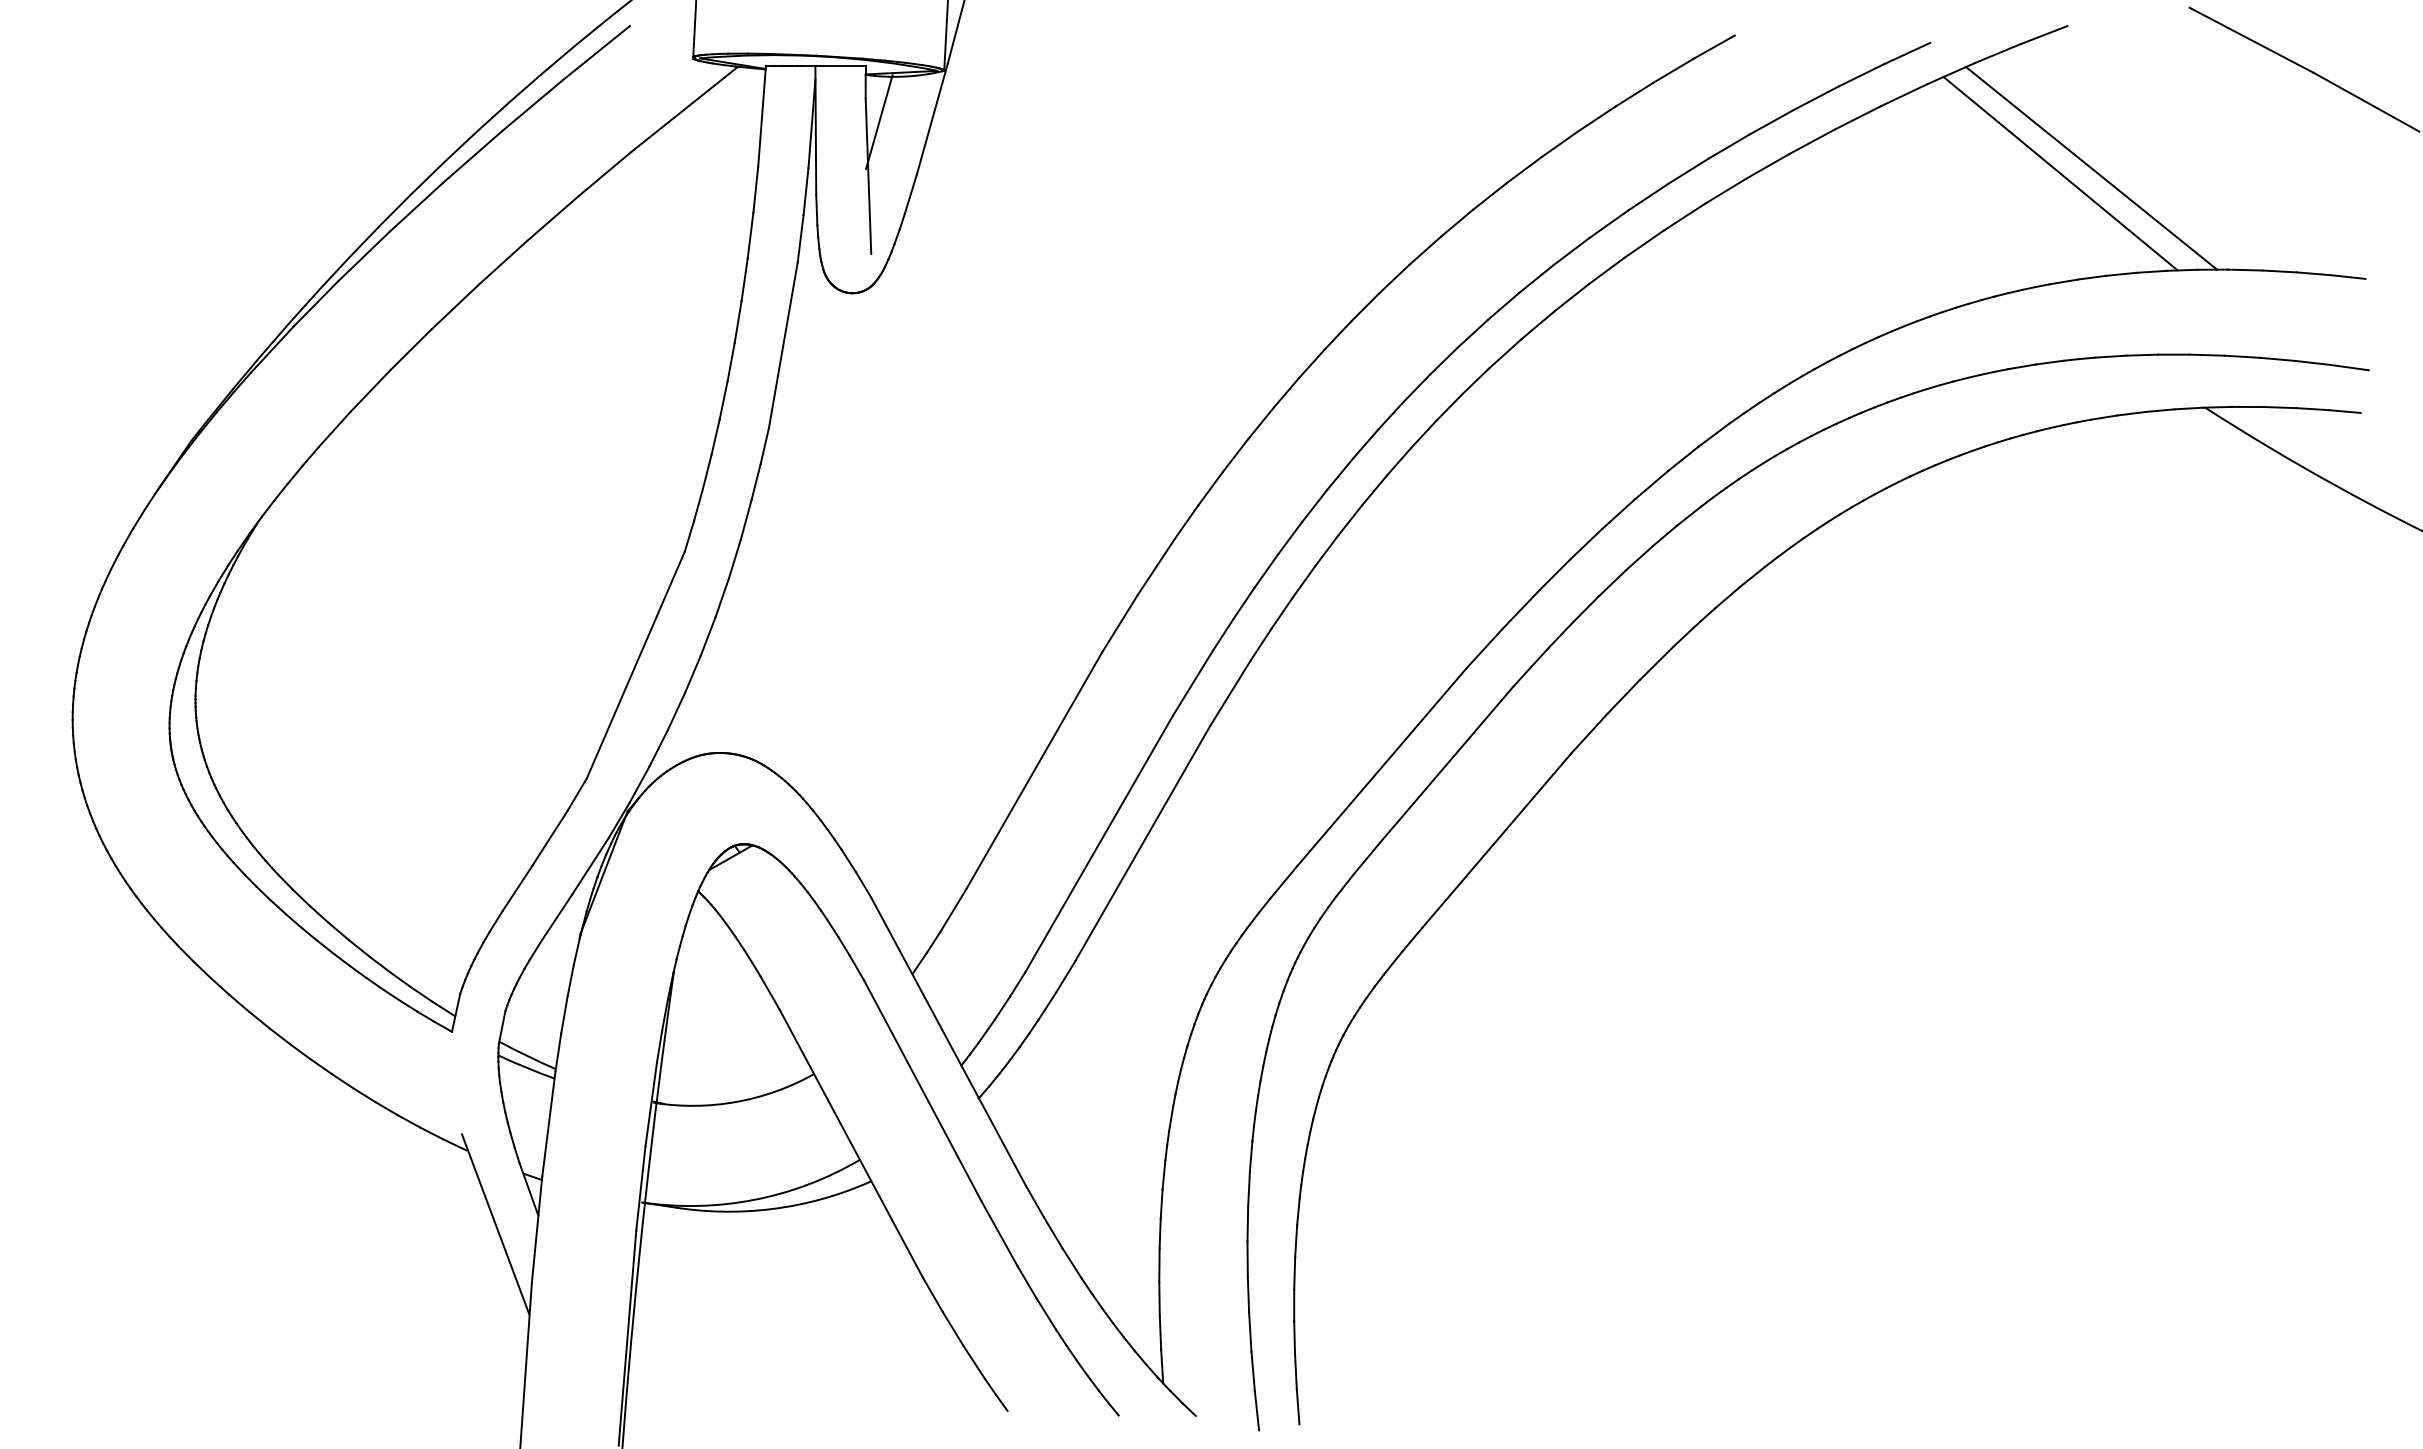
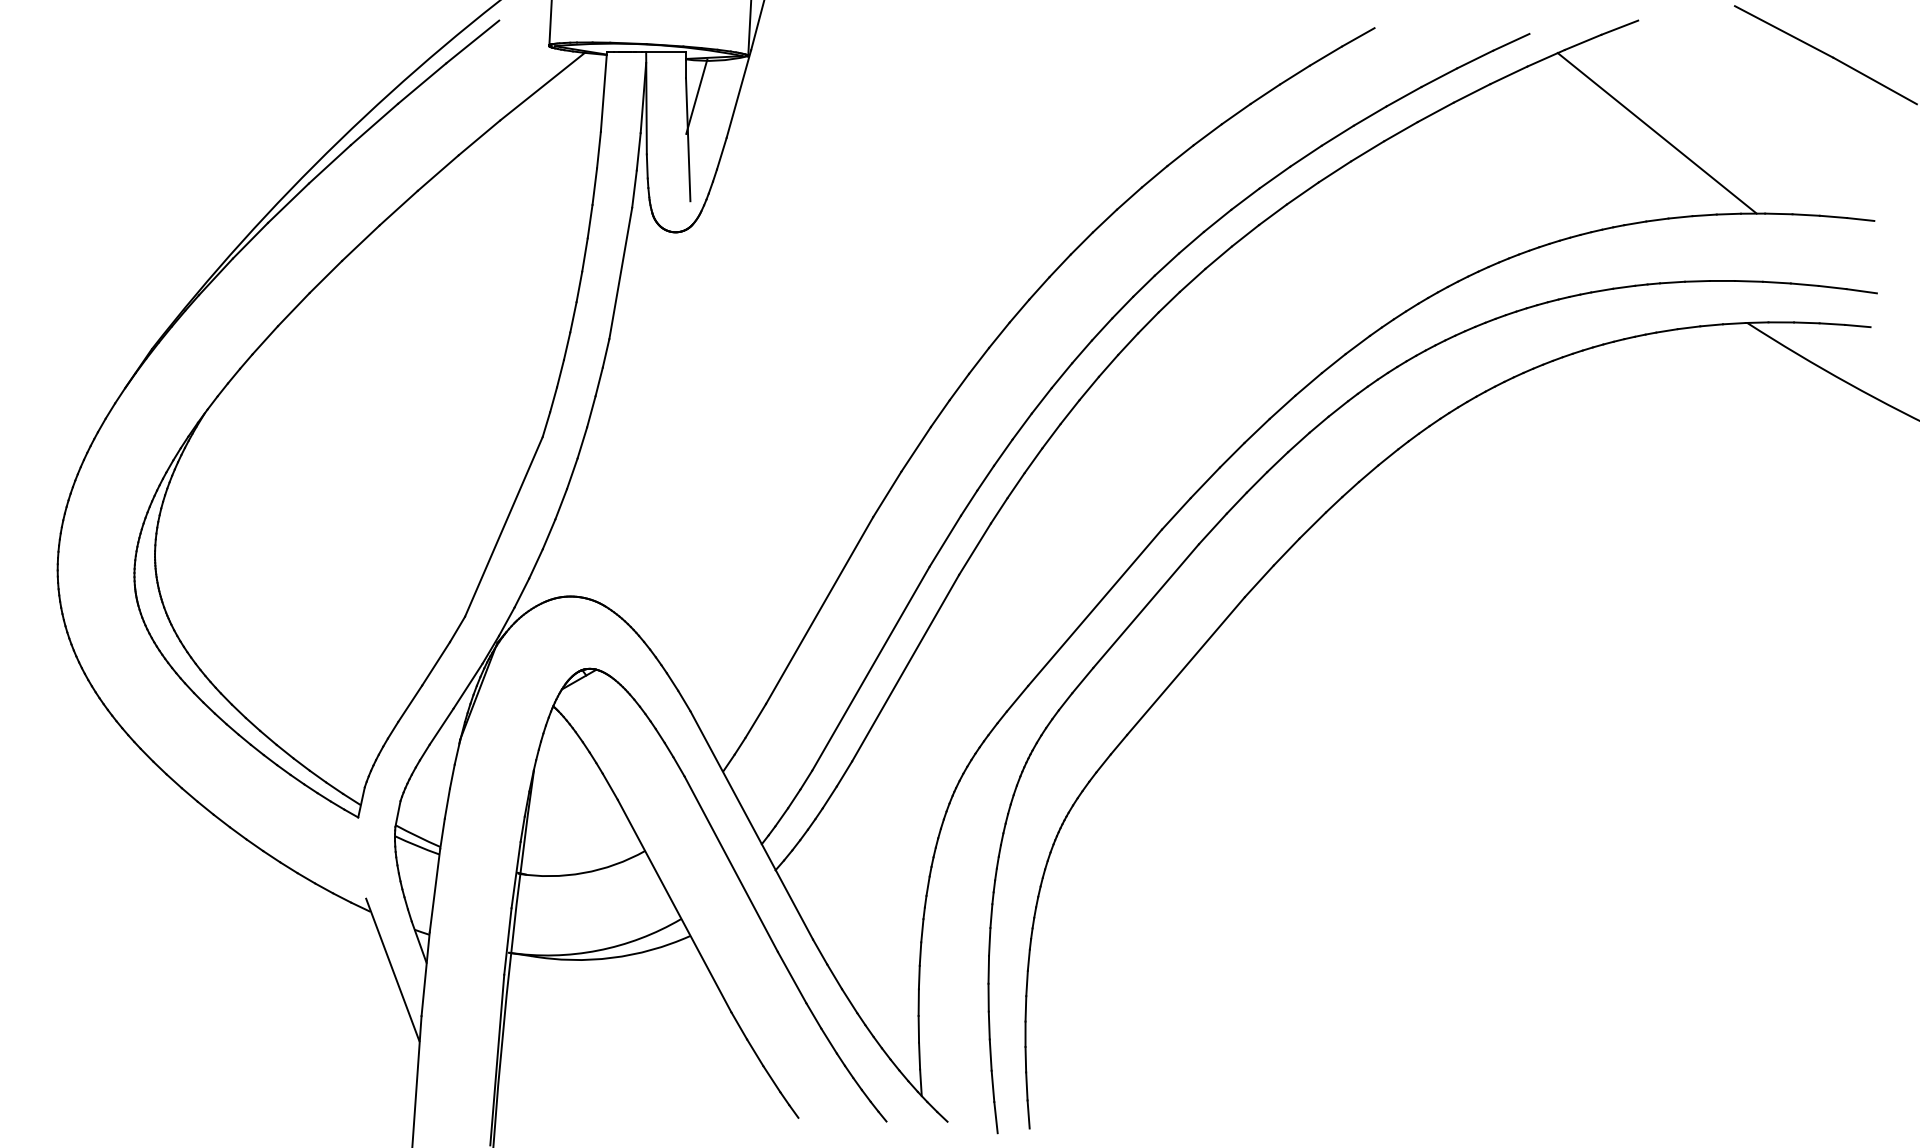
line: (2060, 173) -> (1632, 137), removed

